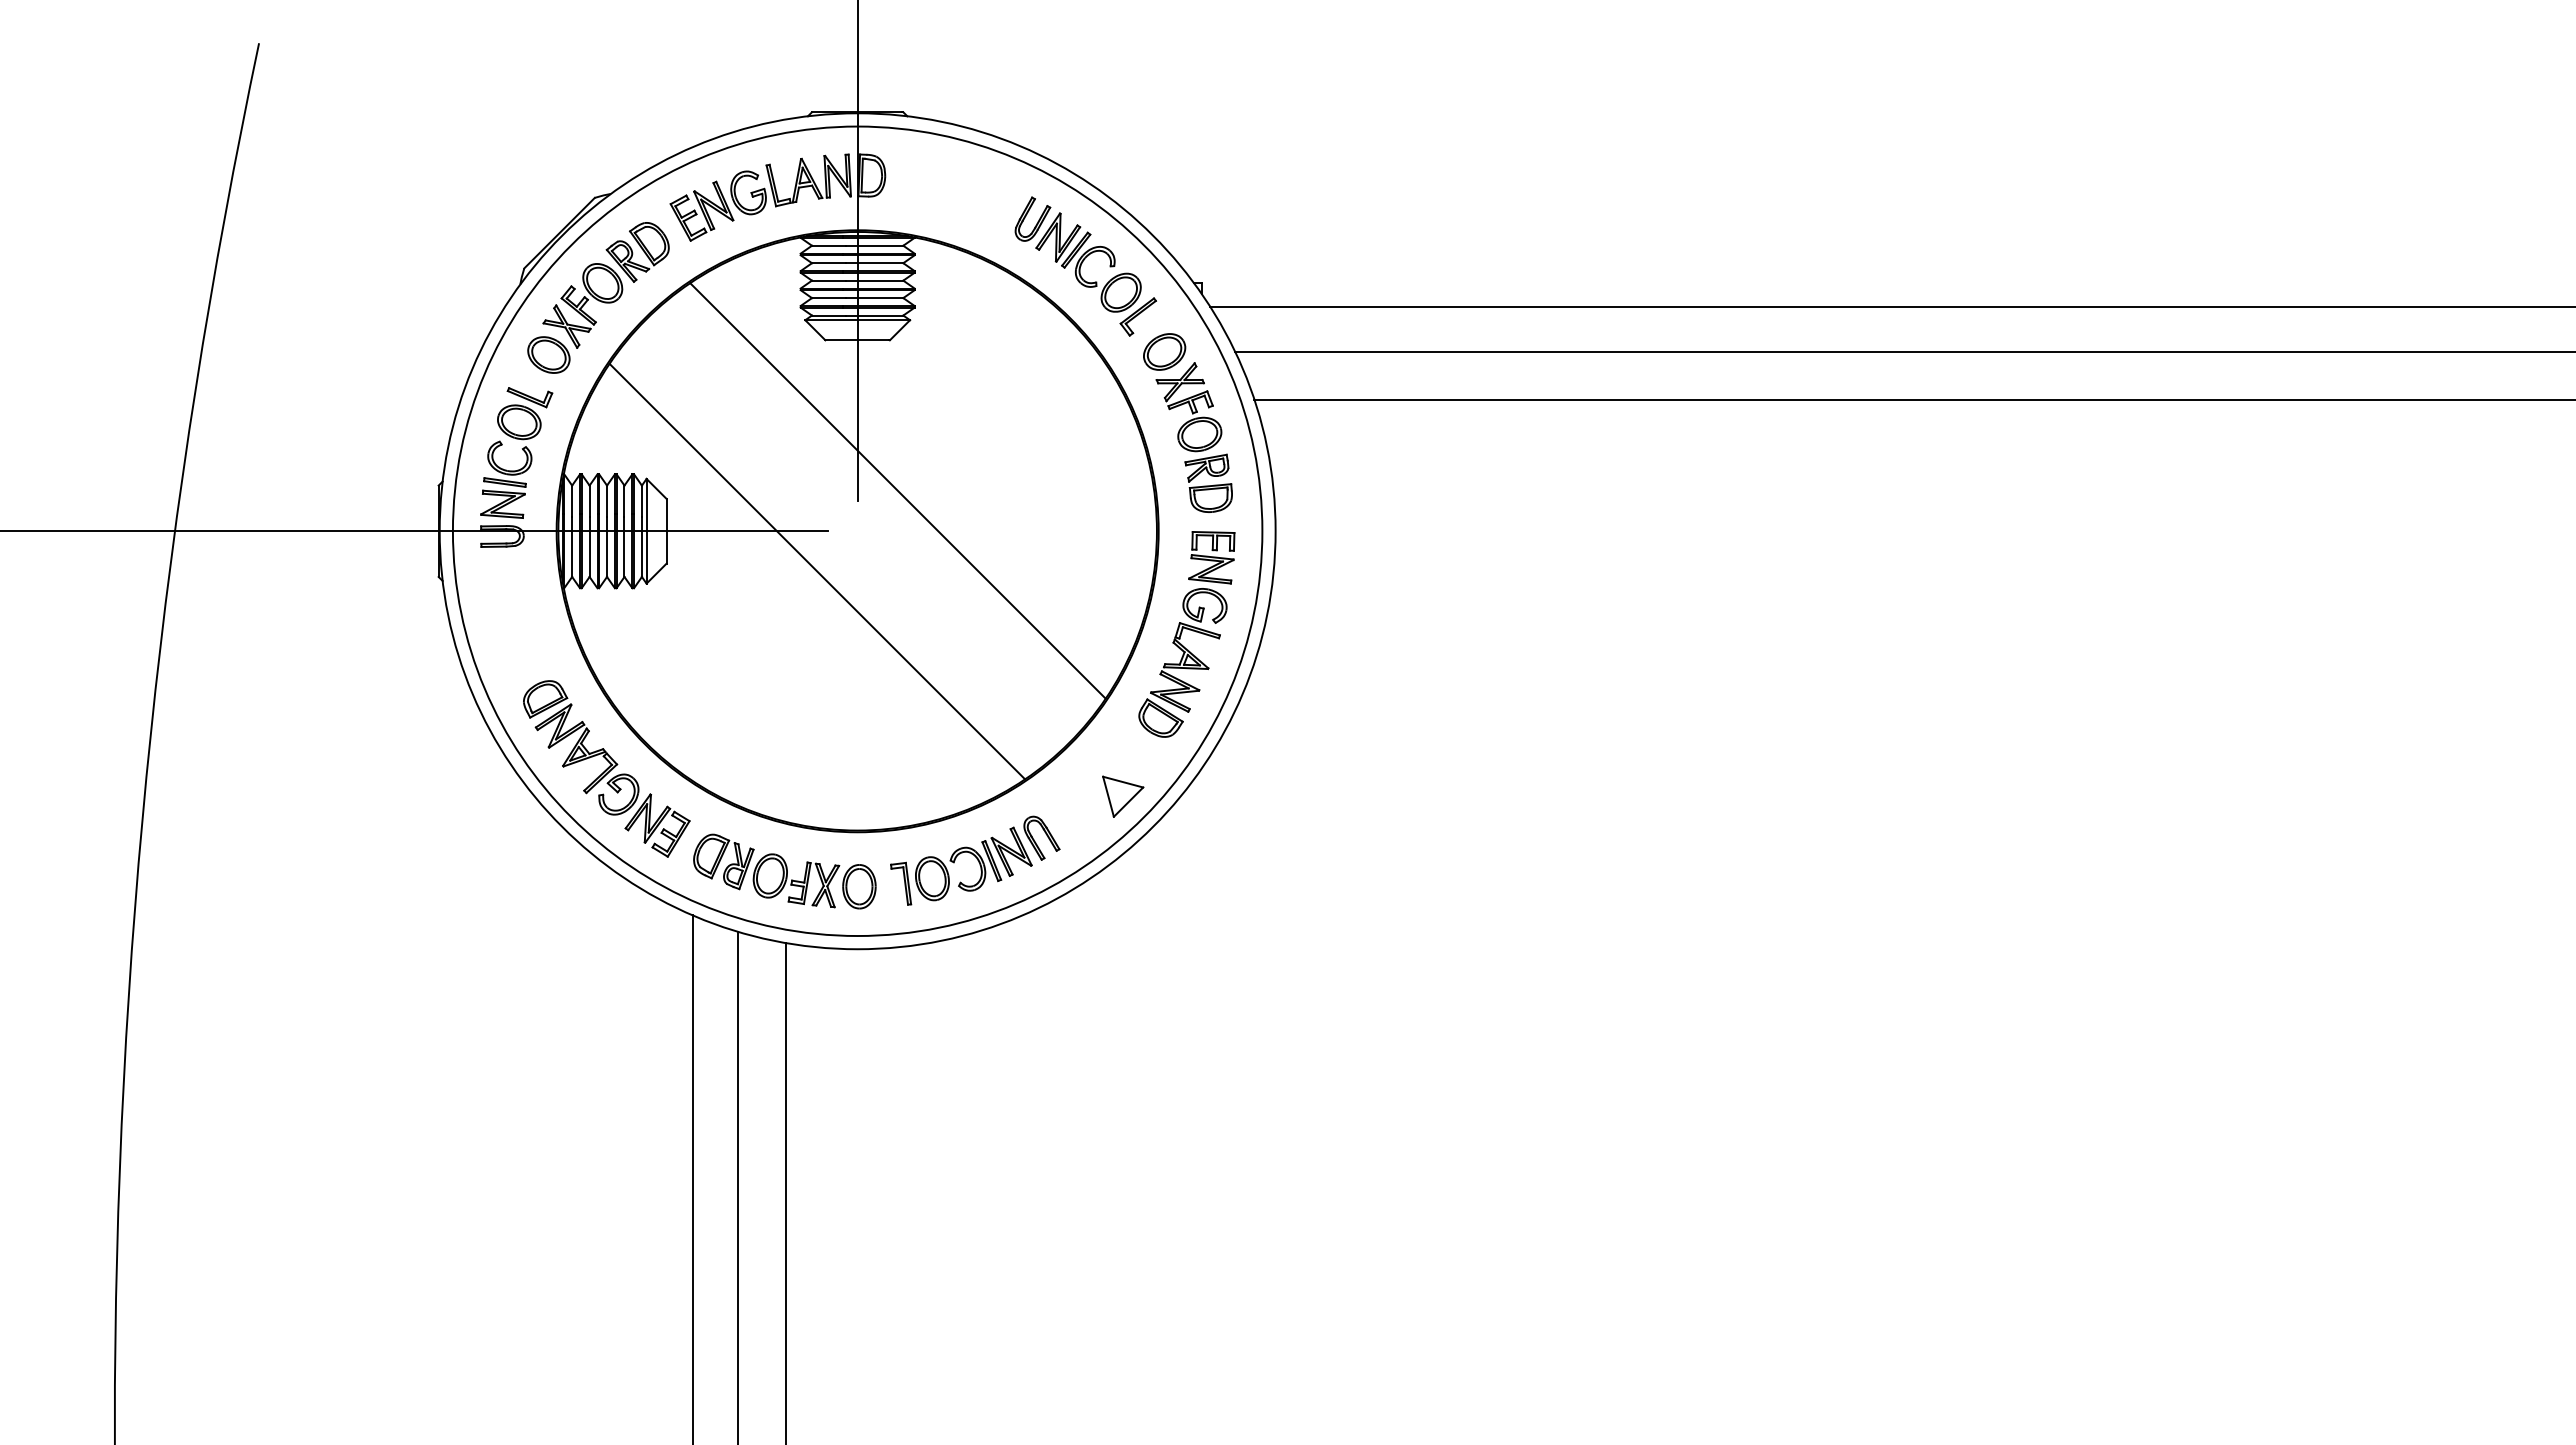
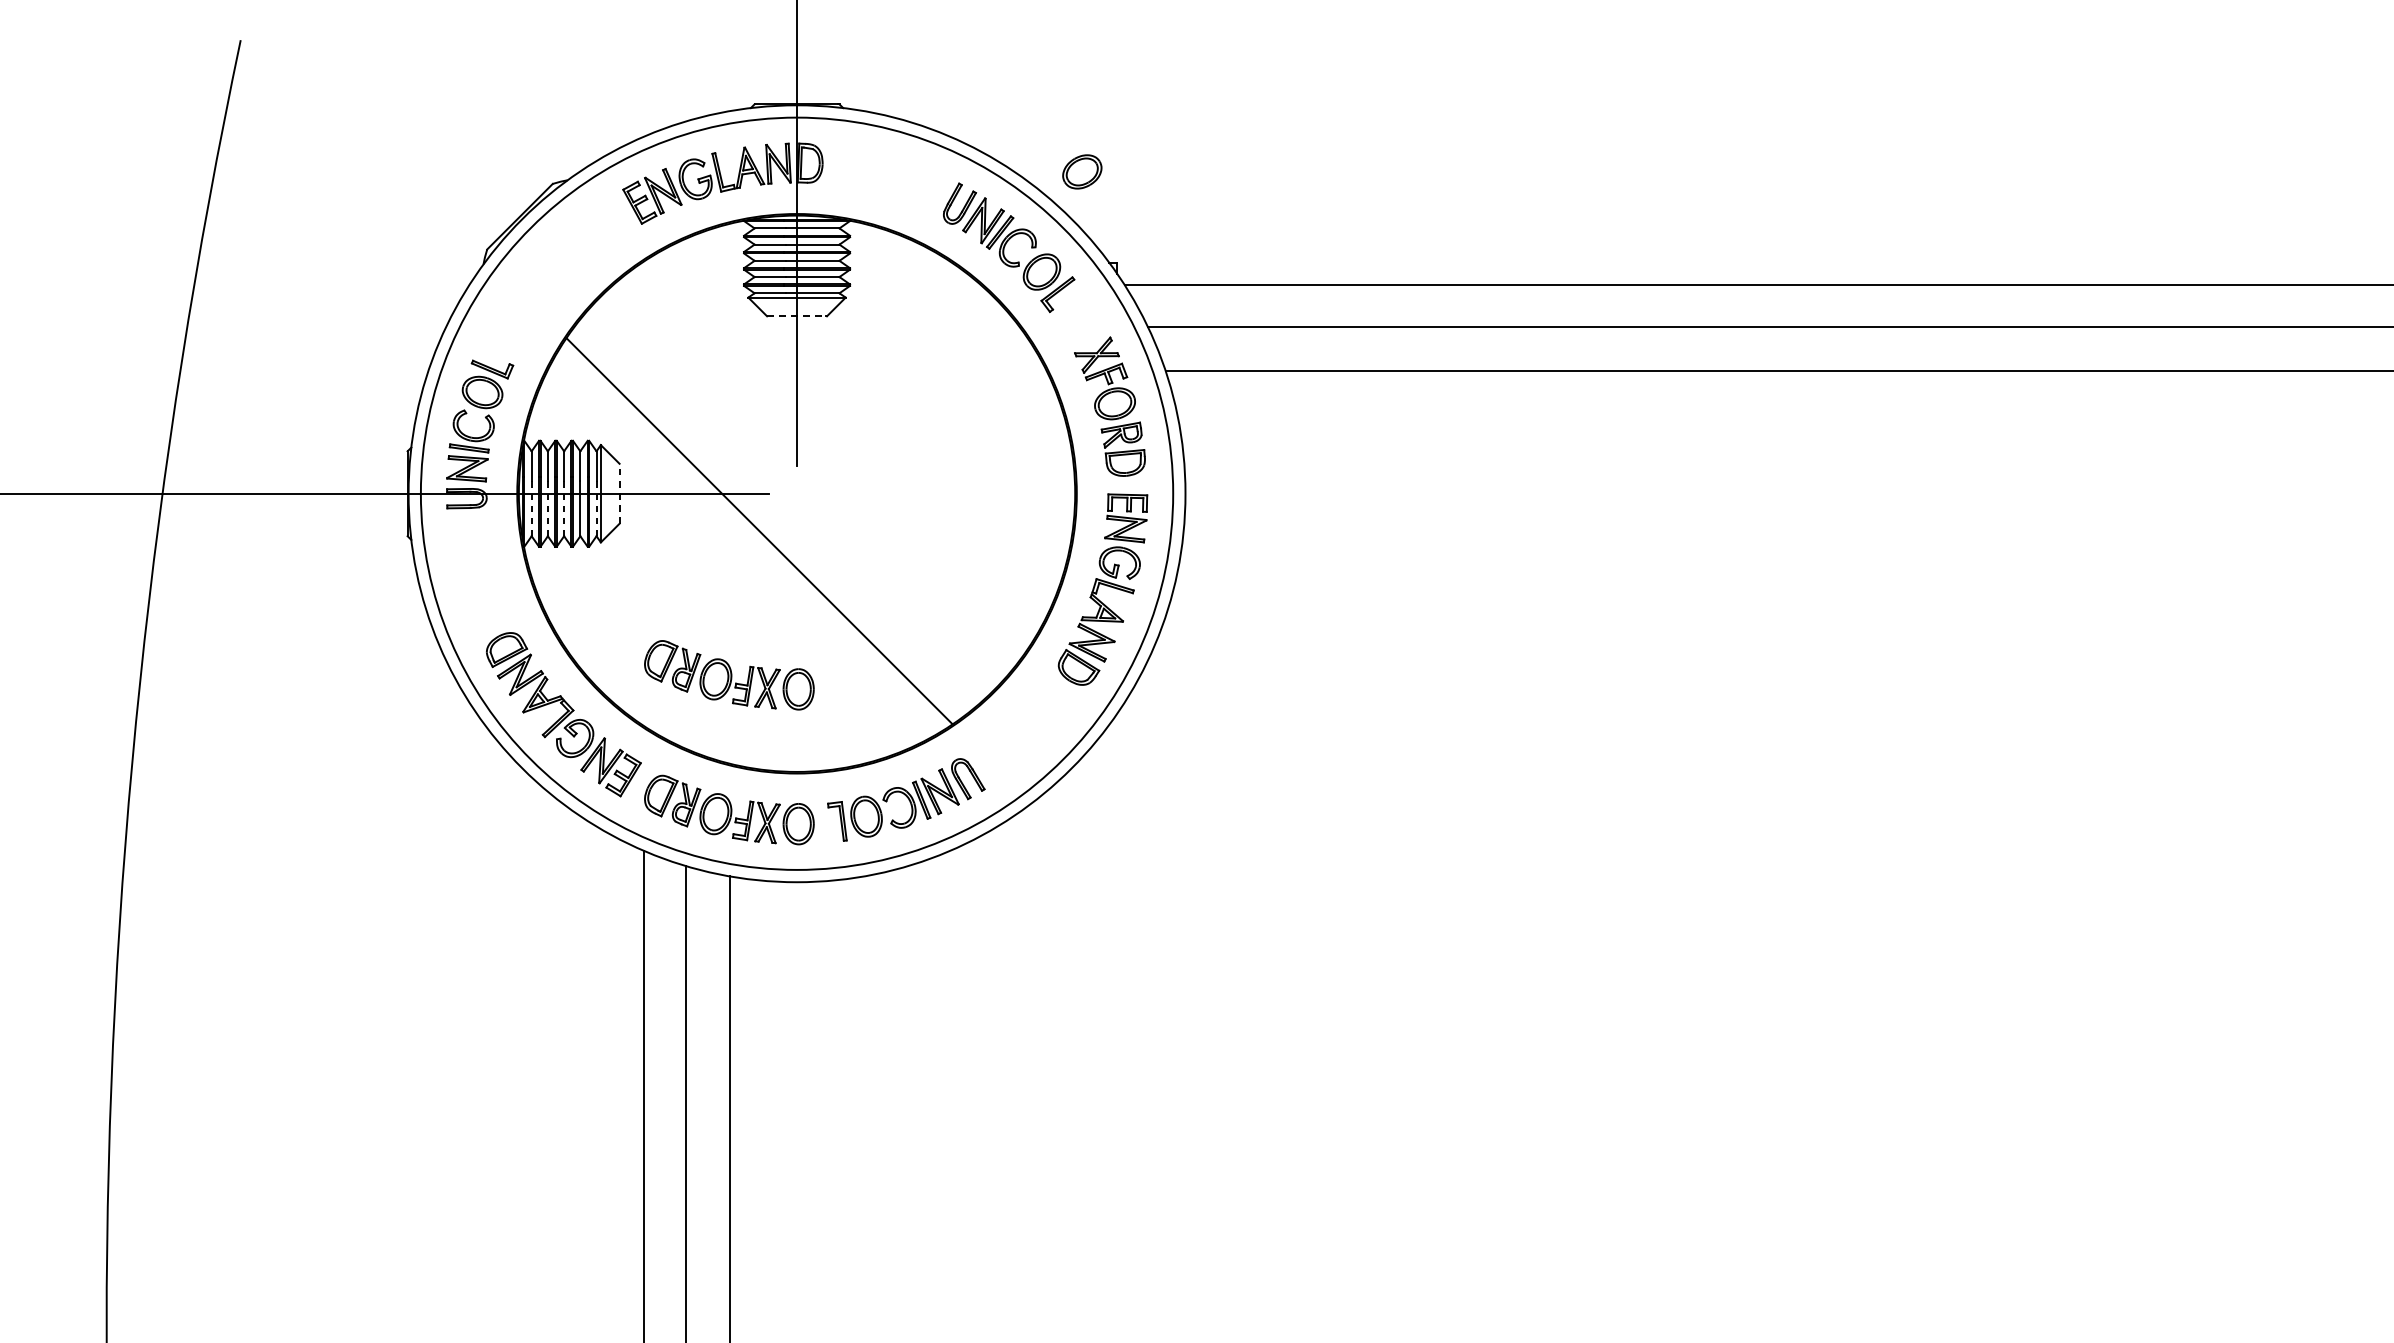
part: (598, 297) -> (556, 276), removed
line: (857, 340) -> (796, 316), solid -> dashed
part: (1164, 351) -> (1082, 171), moved
line: (897, 490) -> (834, 455), removed
line: (666, 530) -> (619, 493), solid -> dashed
line: (572, 547) -> (532, 508), solid -> dashed
line: (589, 547) -> (547, 508), solid -> dashed
line: (607, 547) -> (564, 508), solid -> dashed
line: (641, 547) -> (596, 508), solid -> dashed
part: (784, 726) -> (729, 675), added
part: (1123, 796) -> (1044, 740), removed

